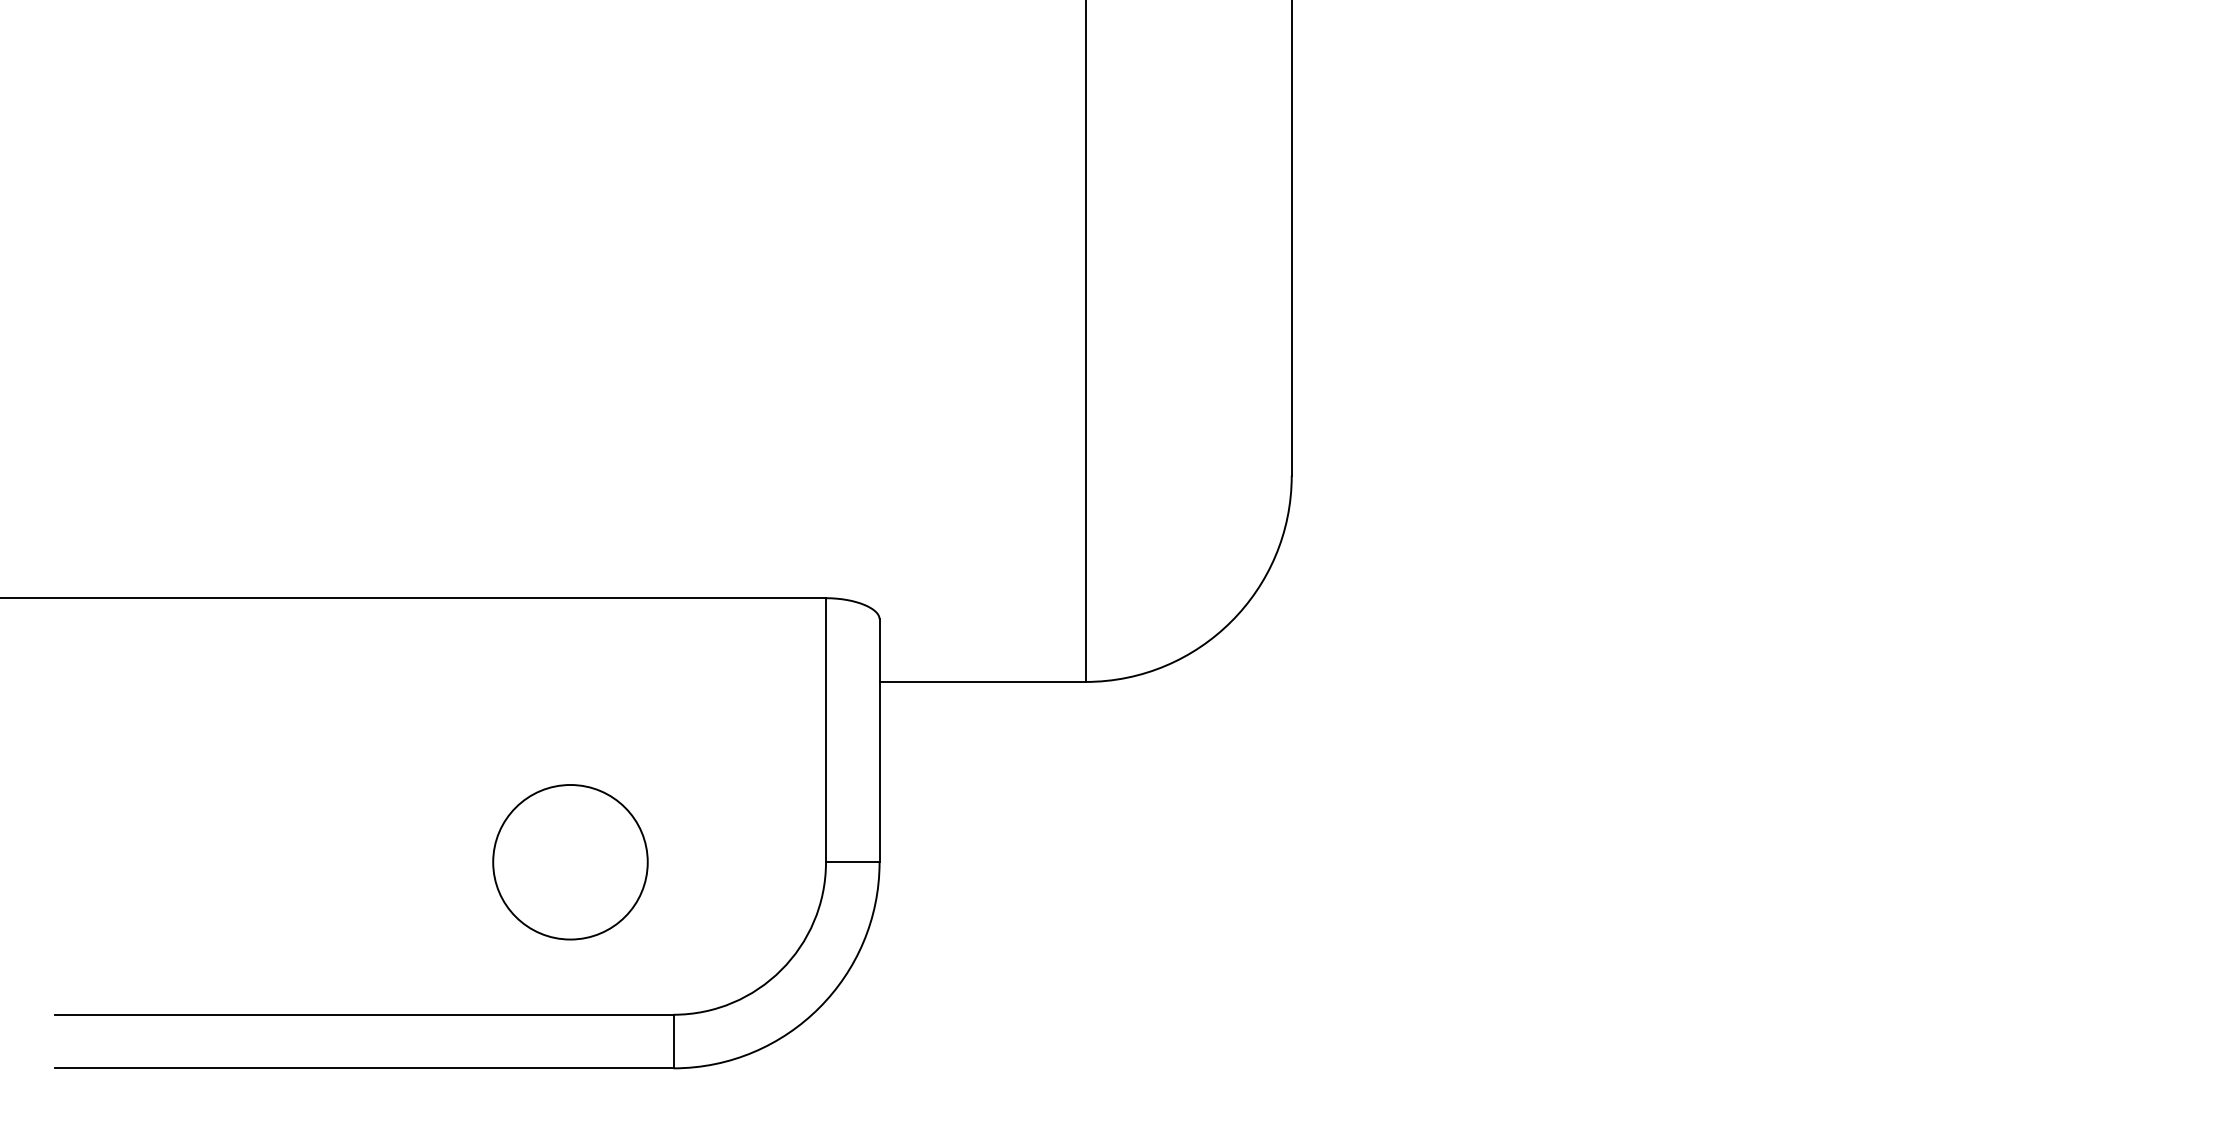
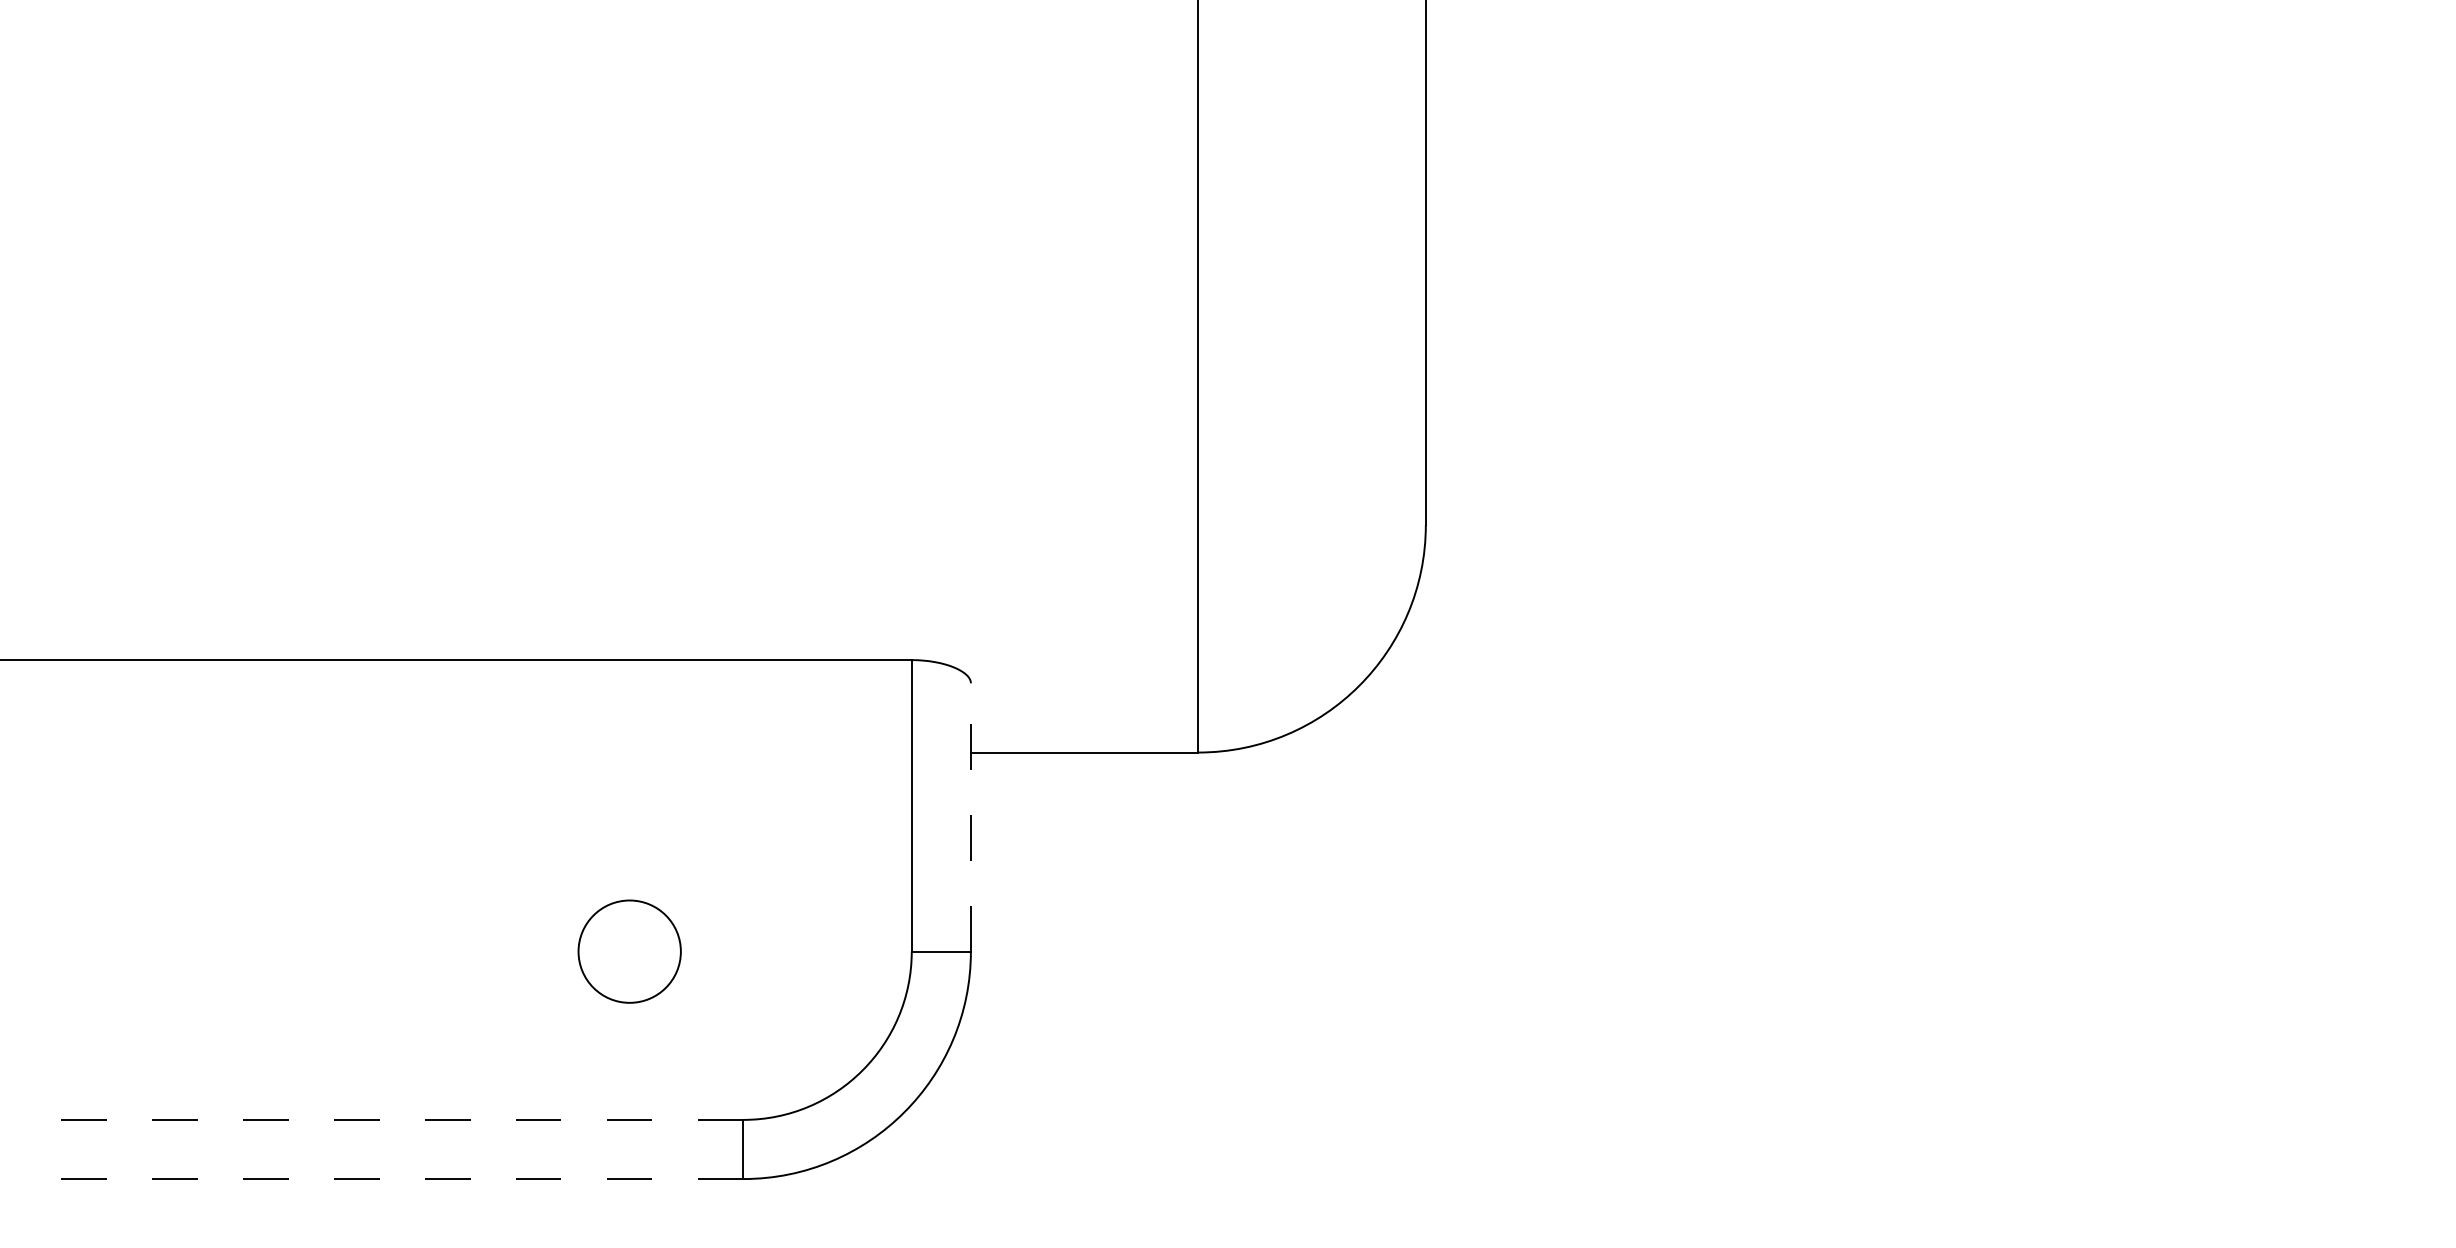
line: (879, 740) -> (970, 817), solid -> dashed
circle: (570, 862) -> (629, 951), size x0.6
line: (364, 1014) -> (402, 1119), solid -> dashed
line: (364, 1068) -> (402, 1179), solid -> dashed

